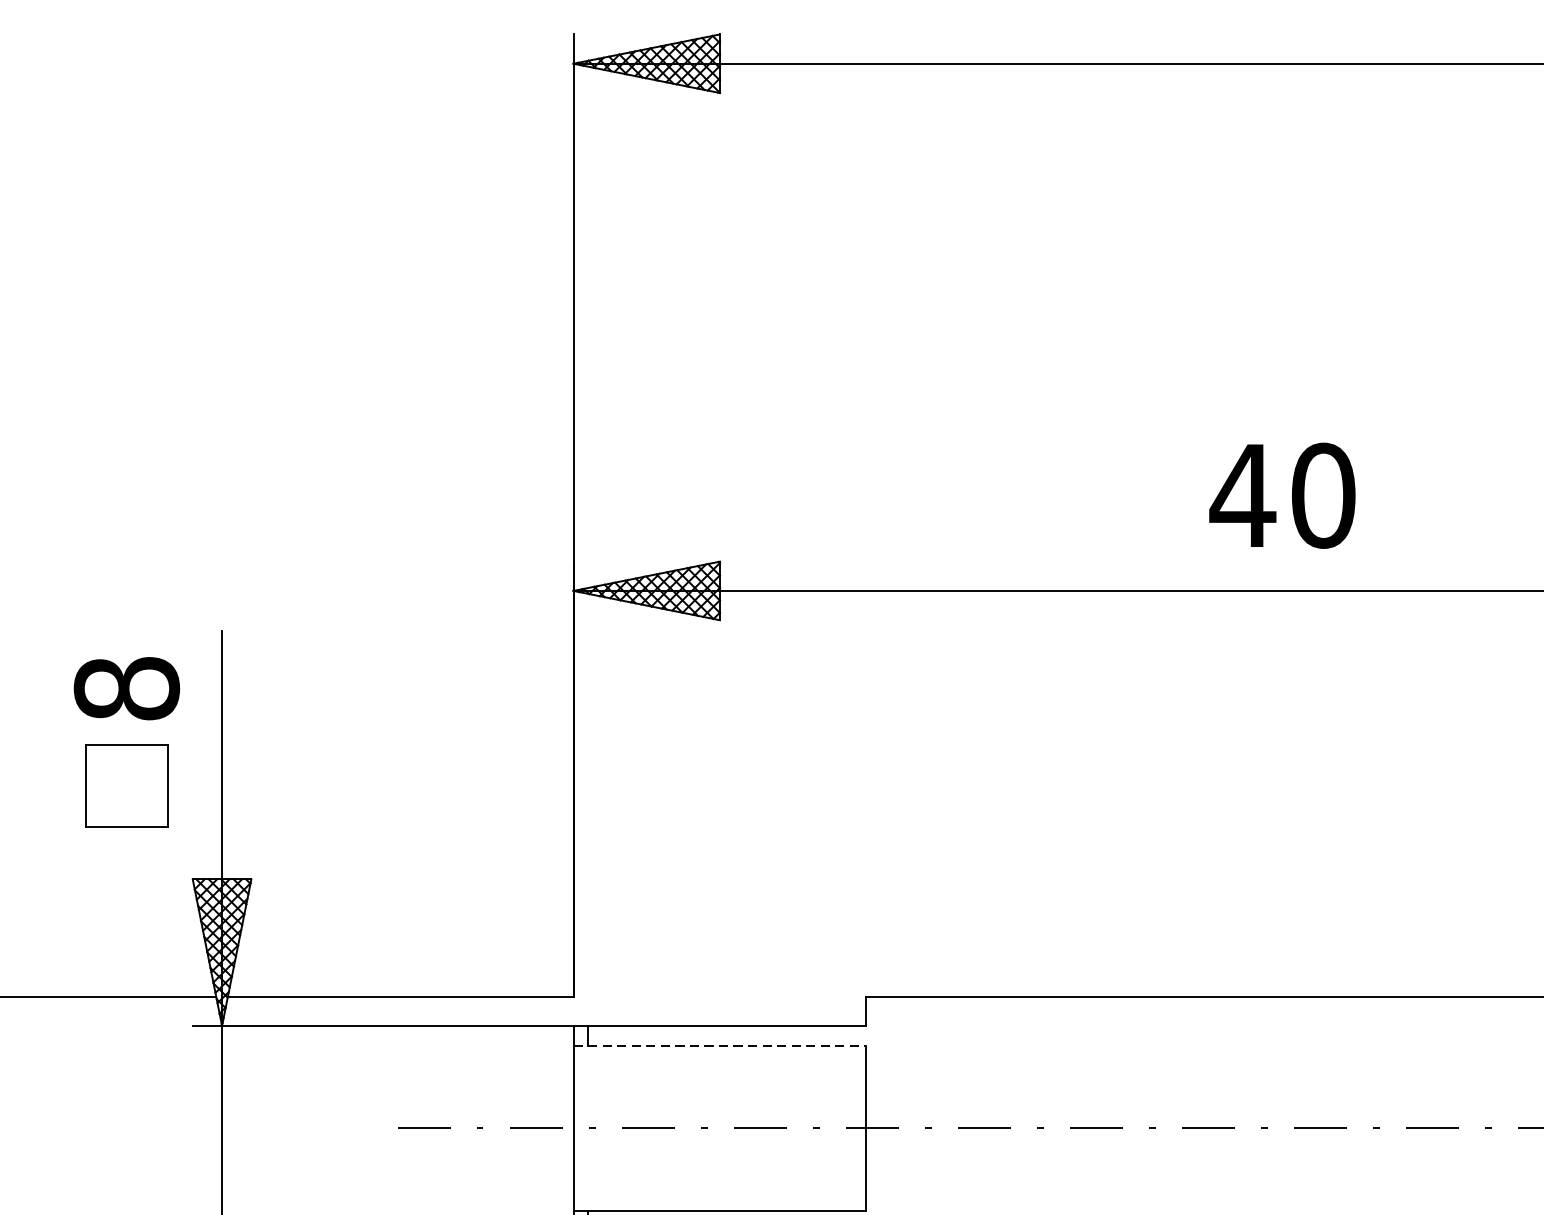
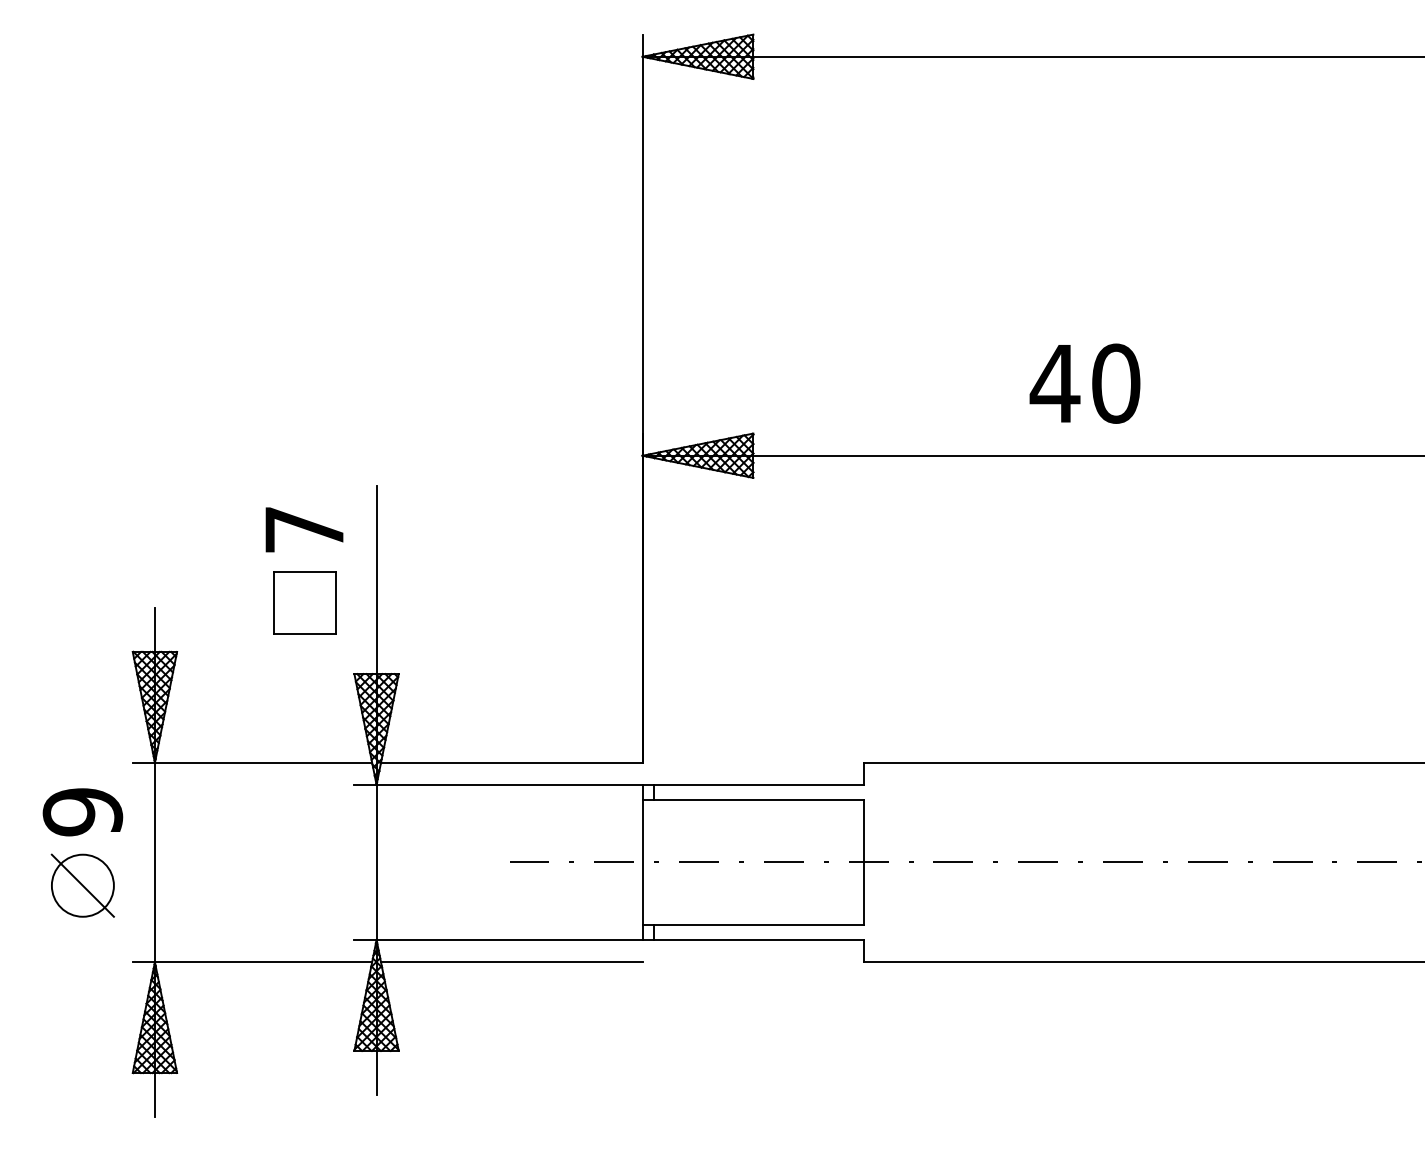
text: (1281, 495) -> (1084, 383), moved
text: (126, 688) -> (304, 529), 8 -> 7
line: (720, 1045) -> (753, 799), dashed -> solid

